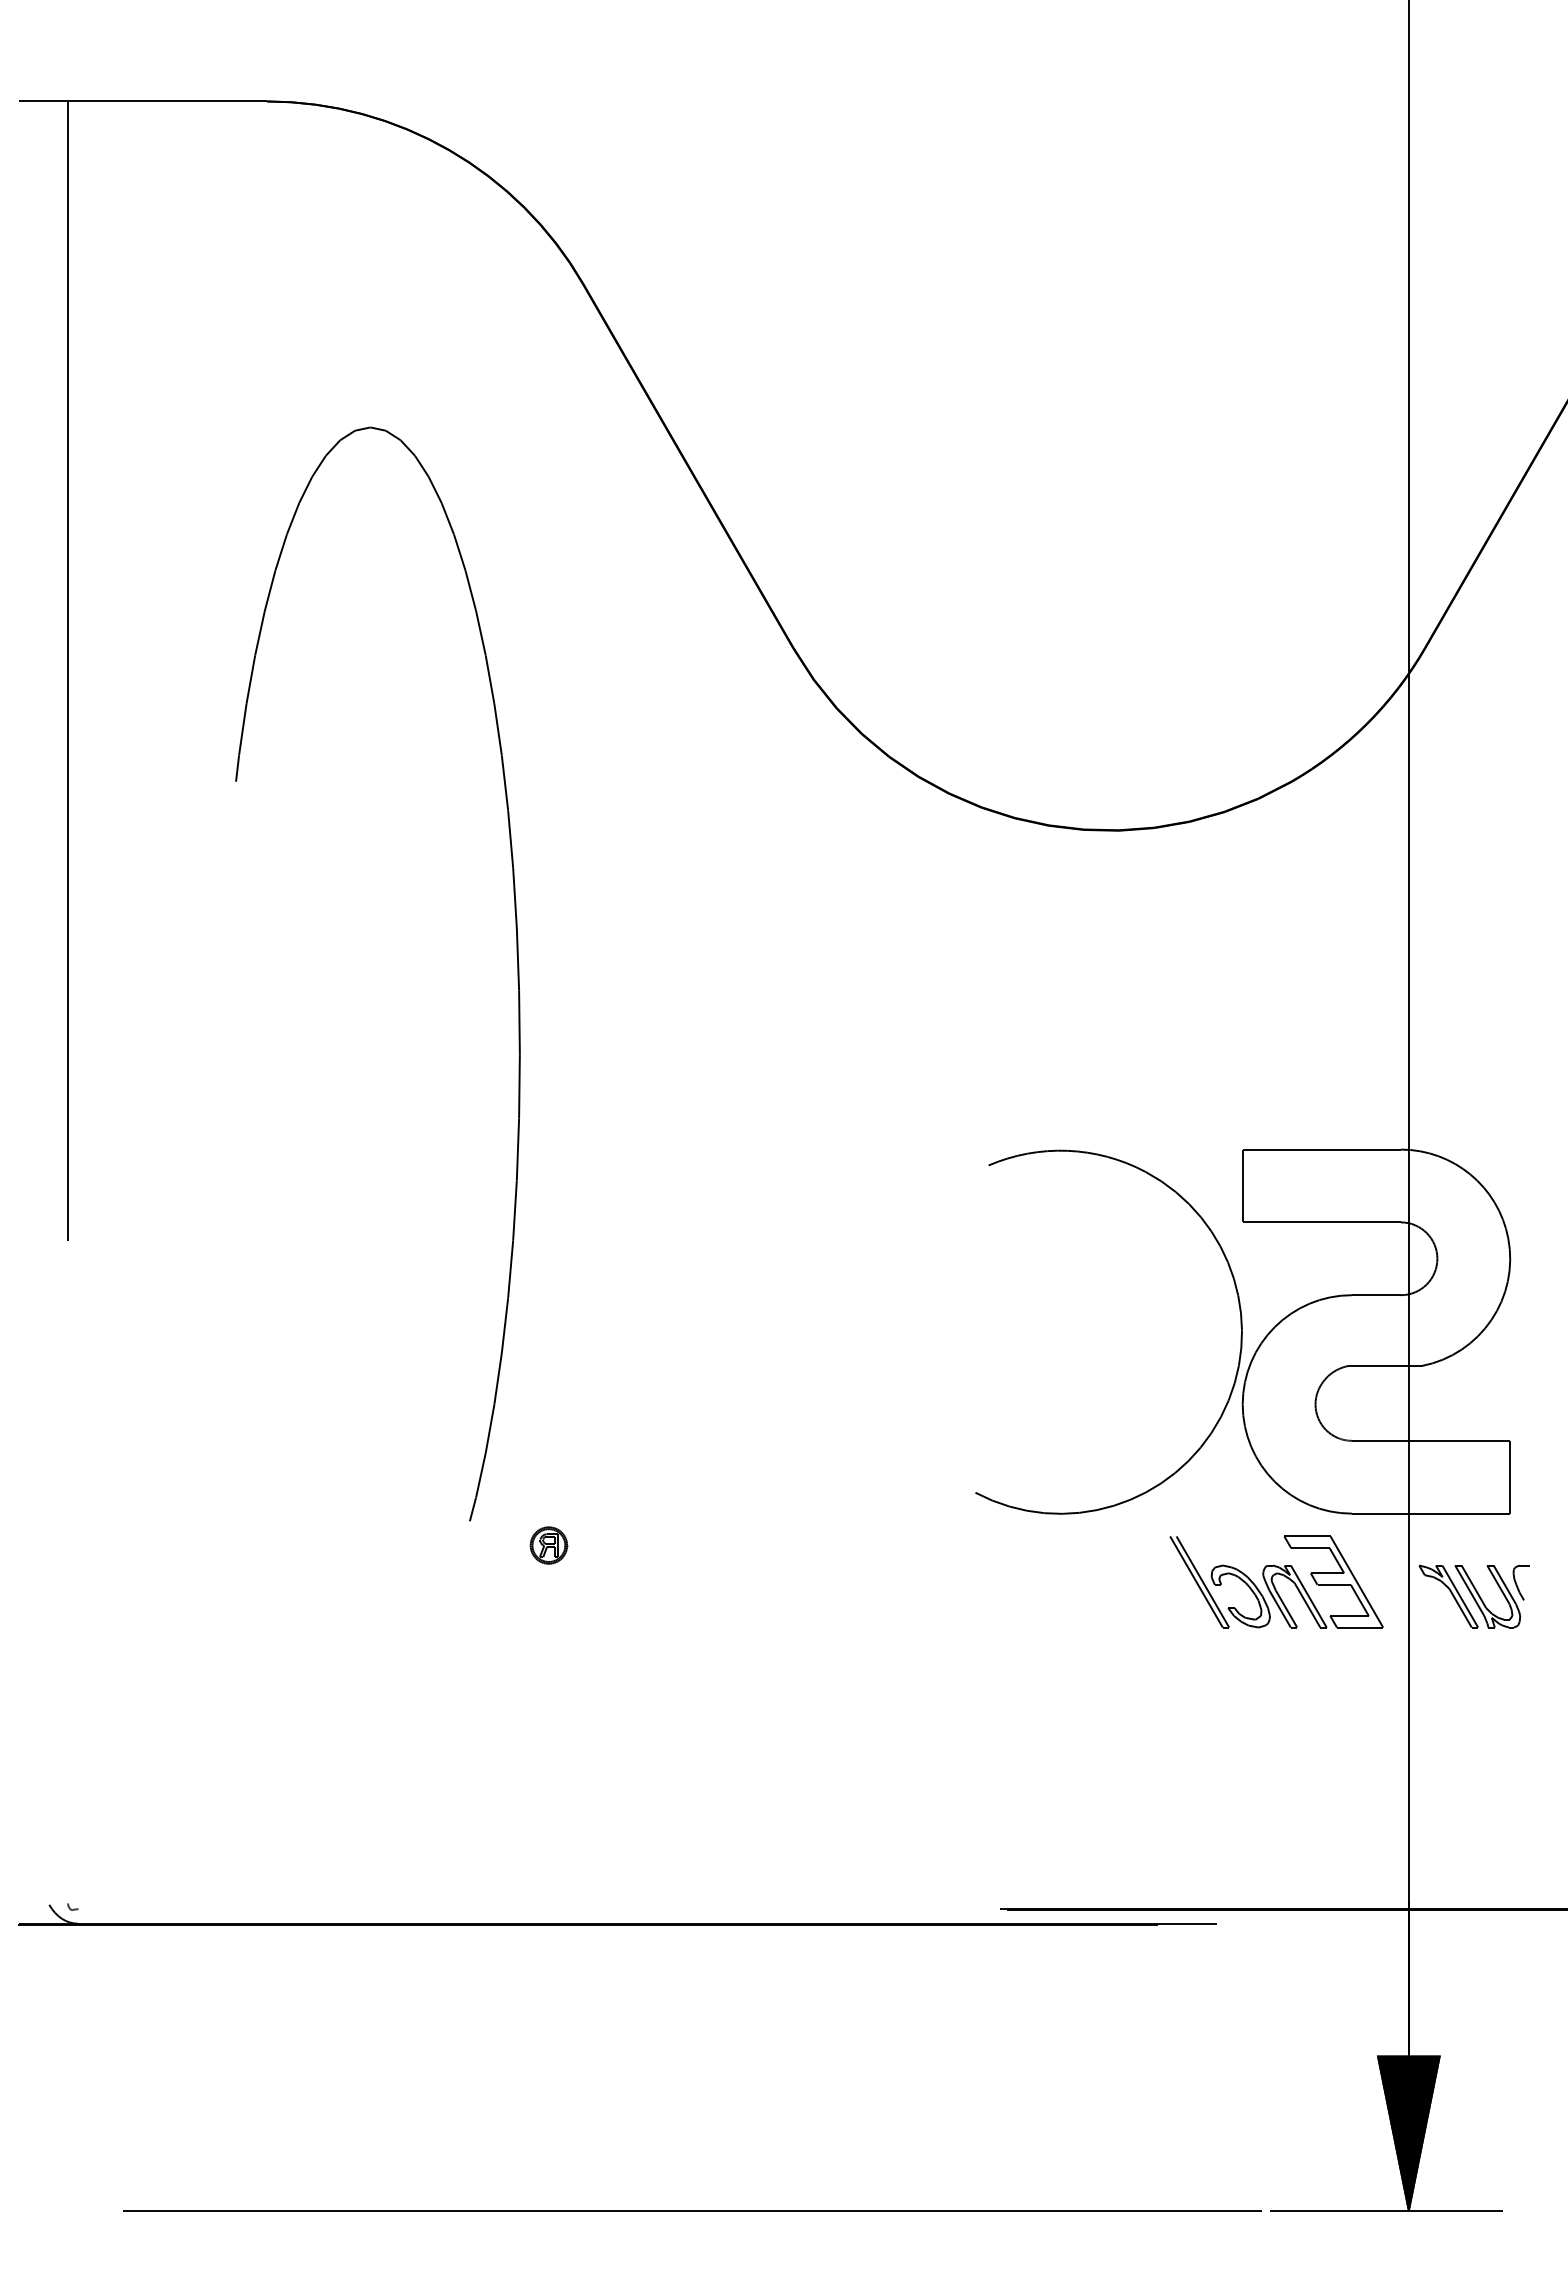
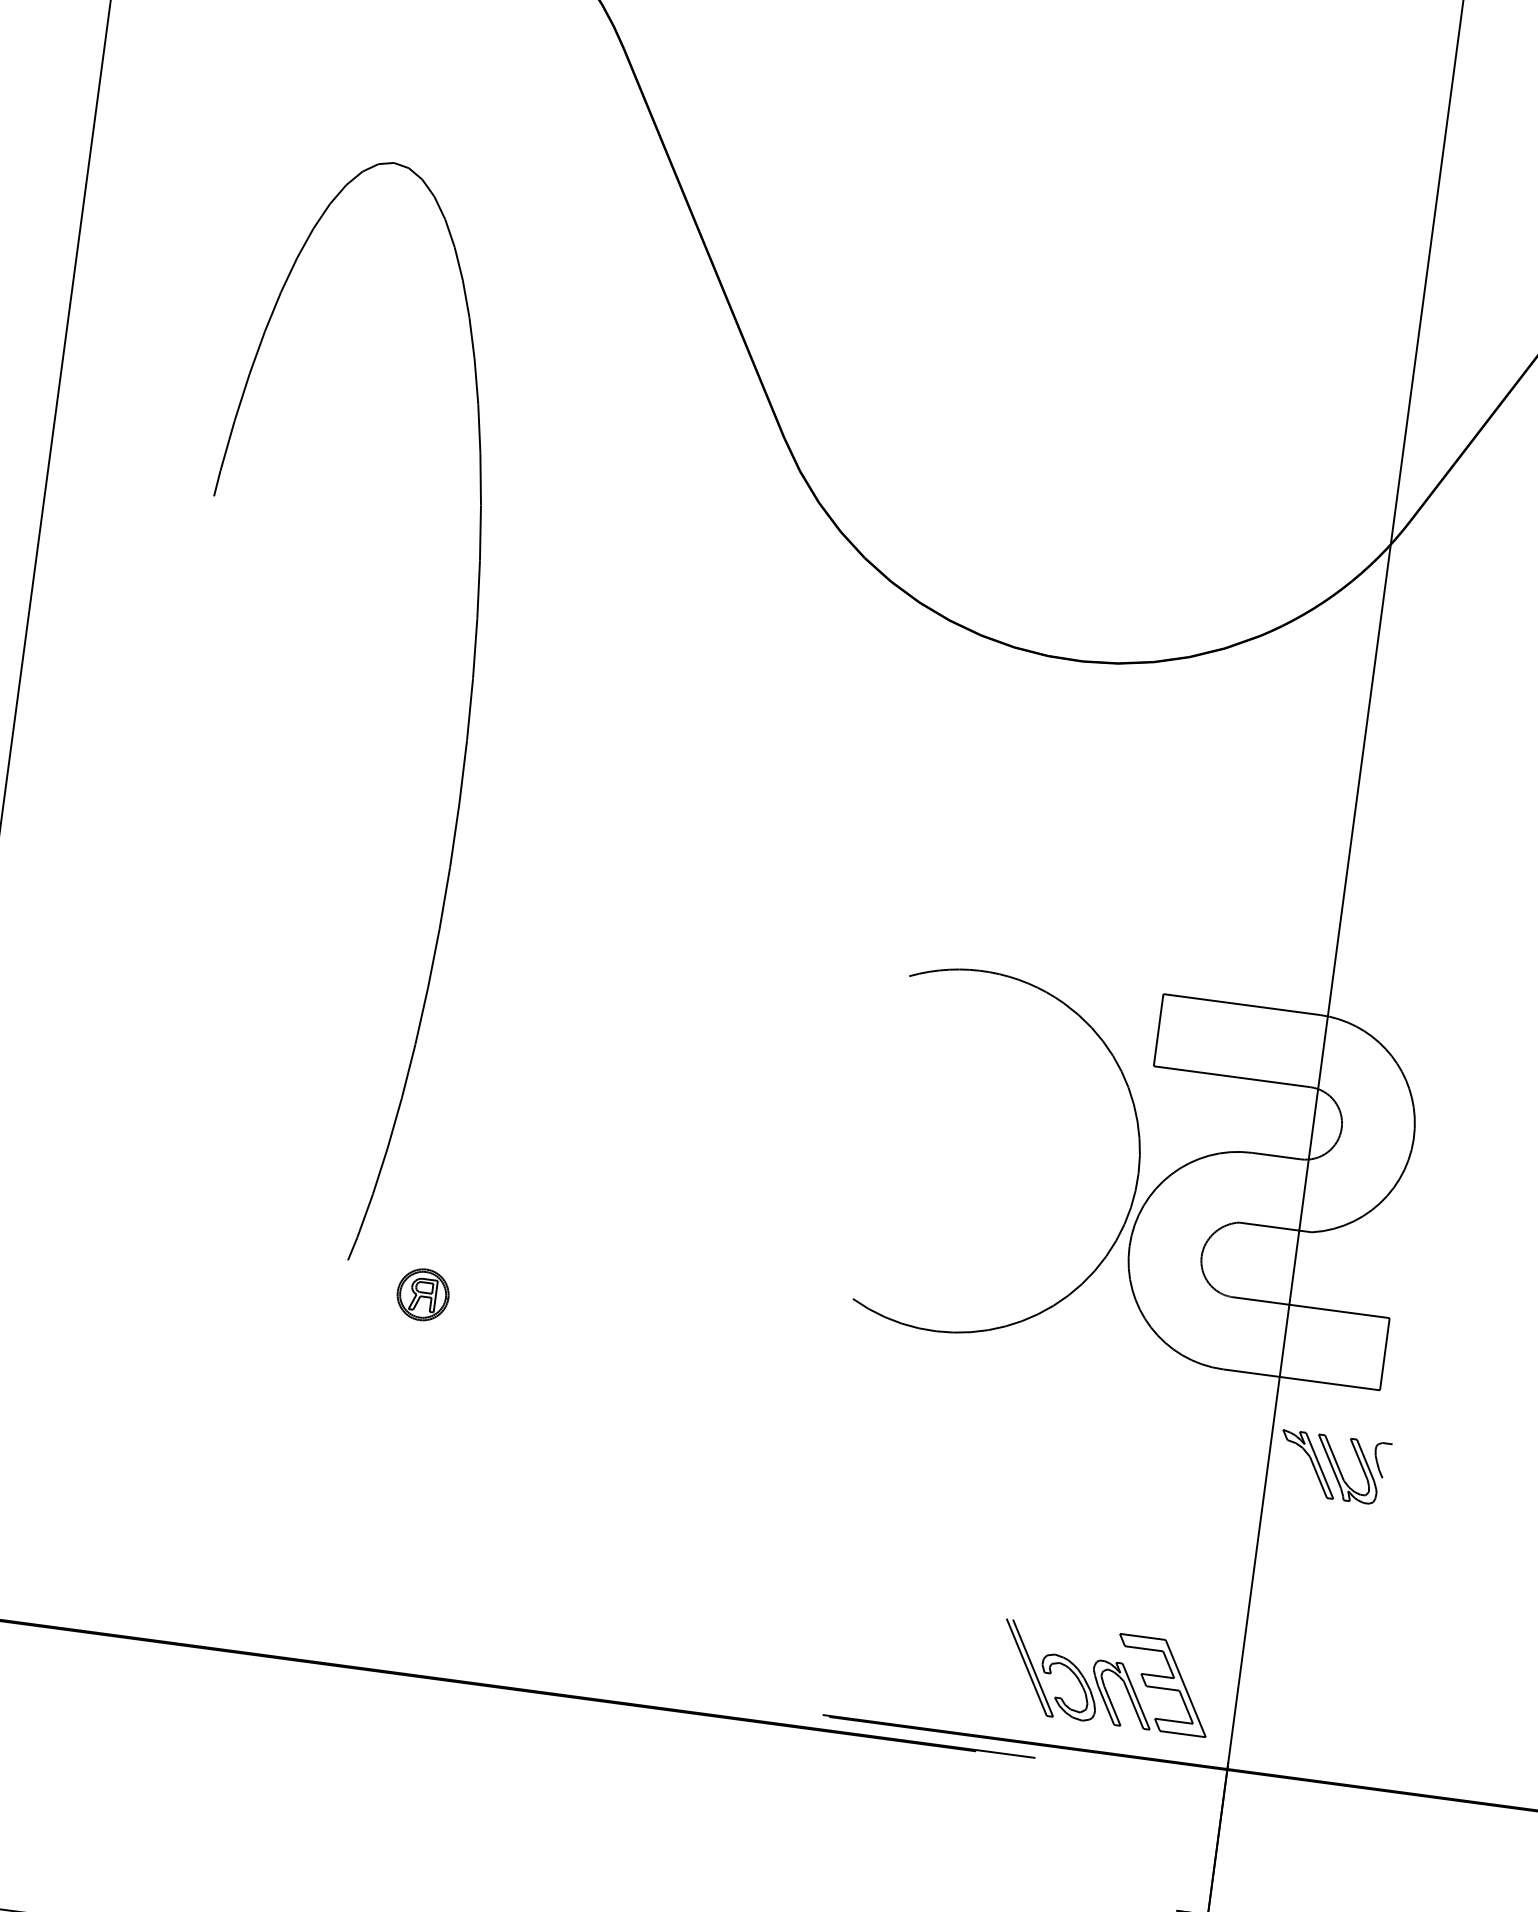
part: (548, 1545) -> (422, 1294), size x1.4
part: (1276, 1581) -> (1106, 1677), moved

